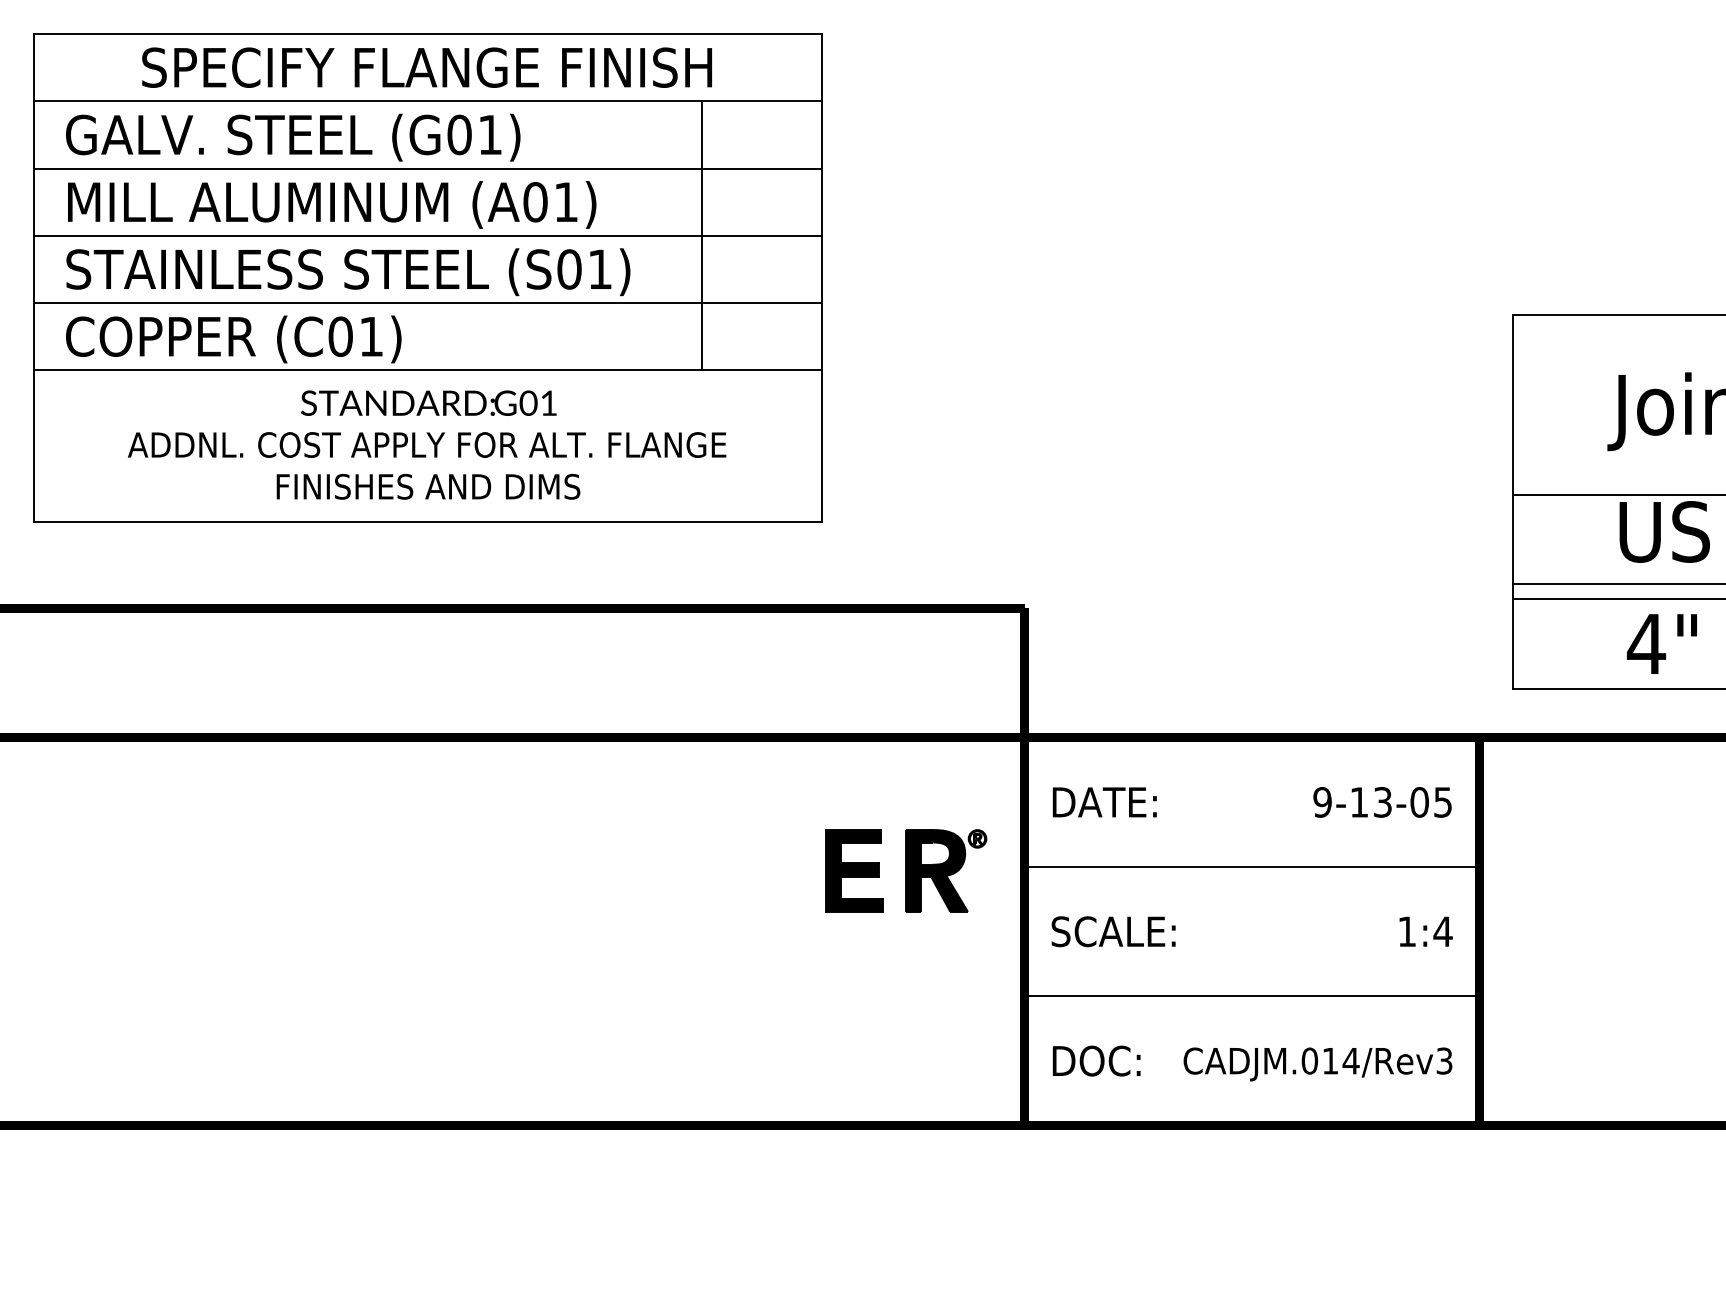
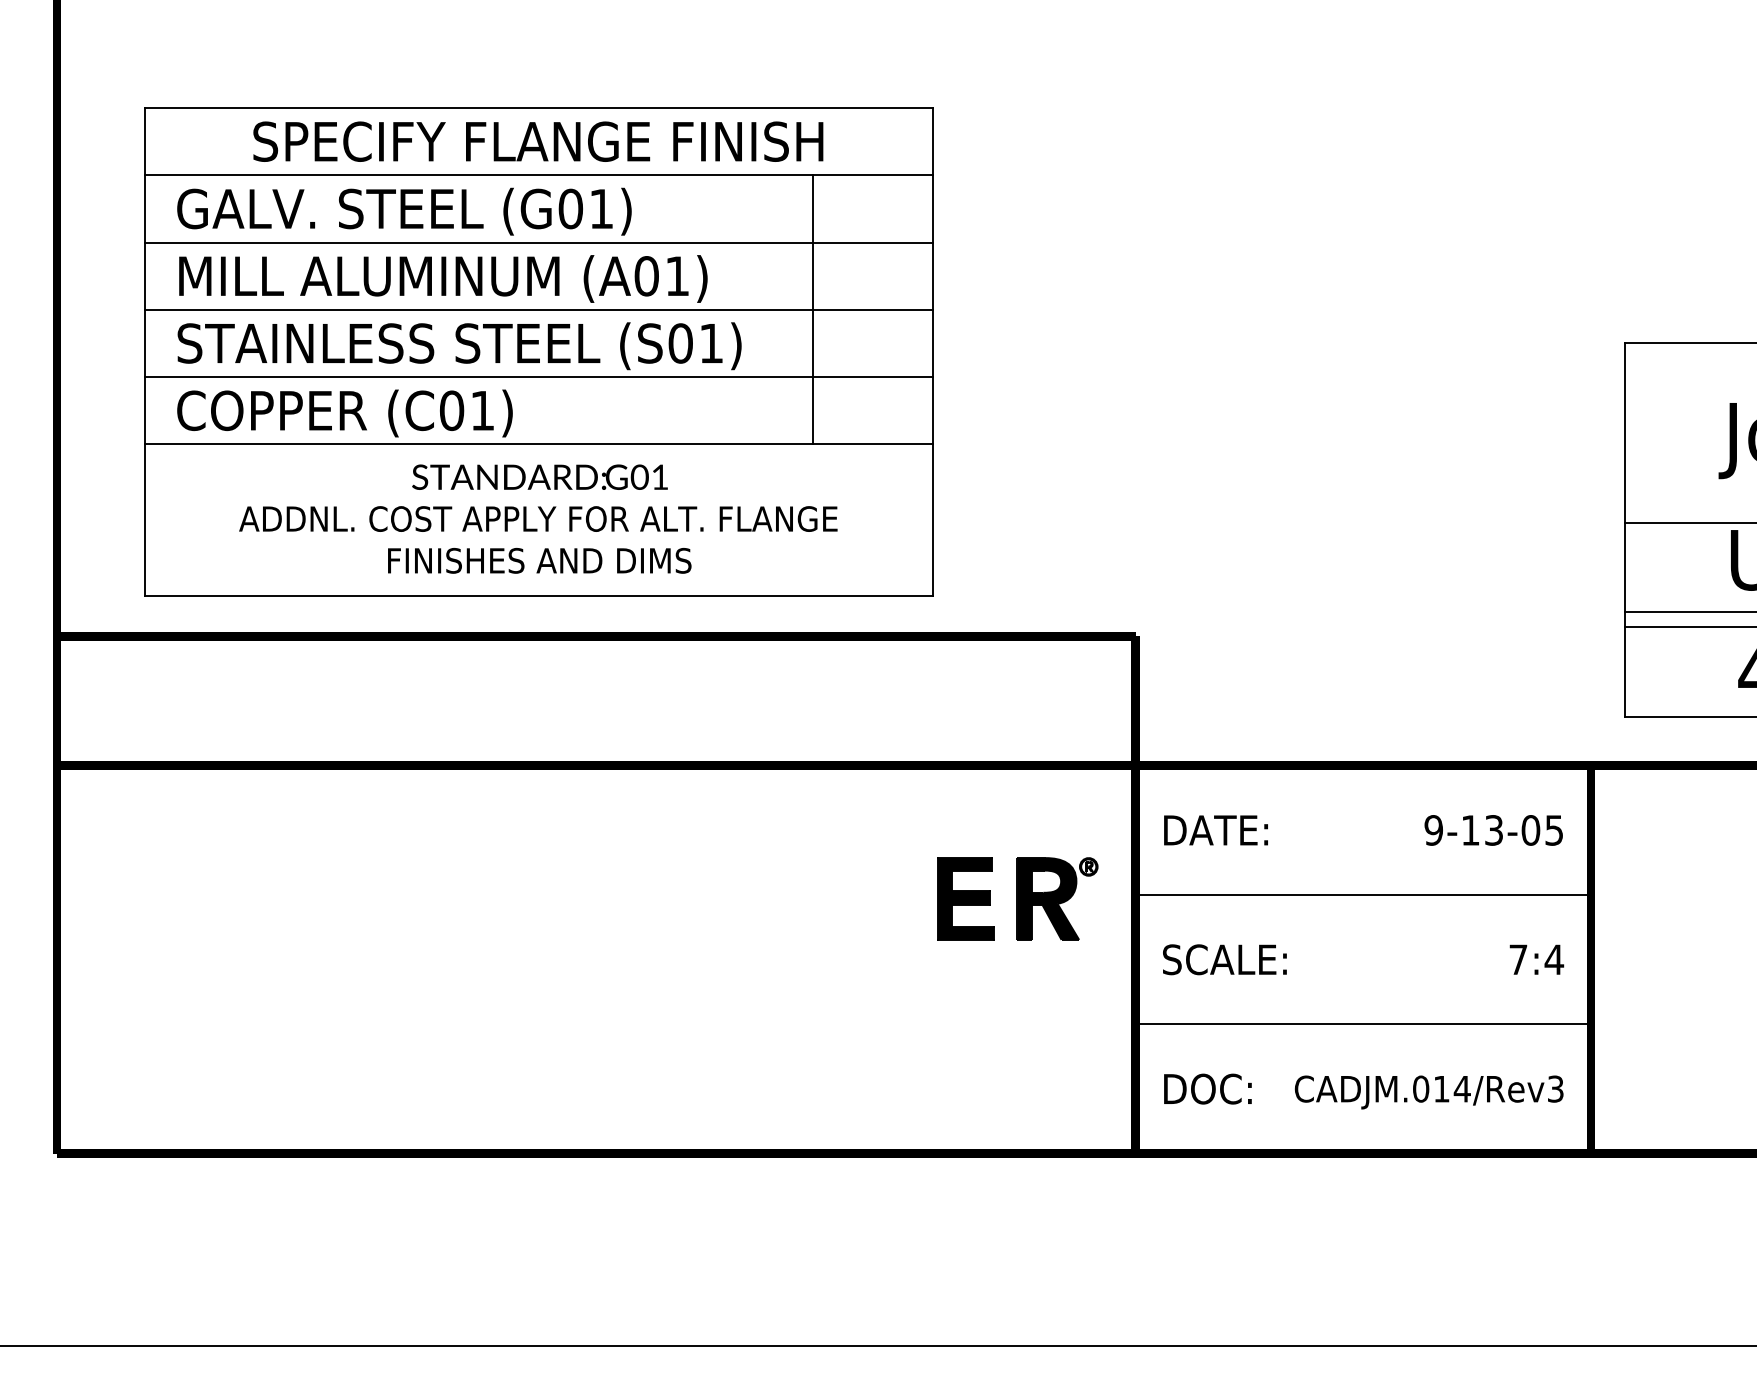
part: (427, 277) -> (538, 351), moved
text: (1407, 931) -> (1518, 959), 1:4 -> 7:4

